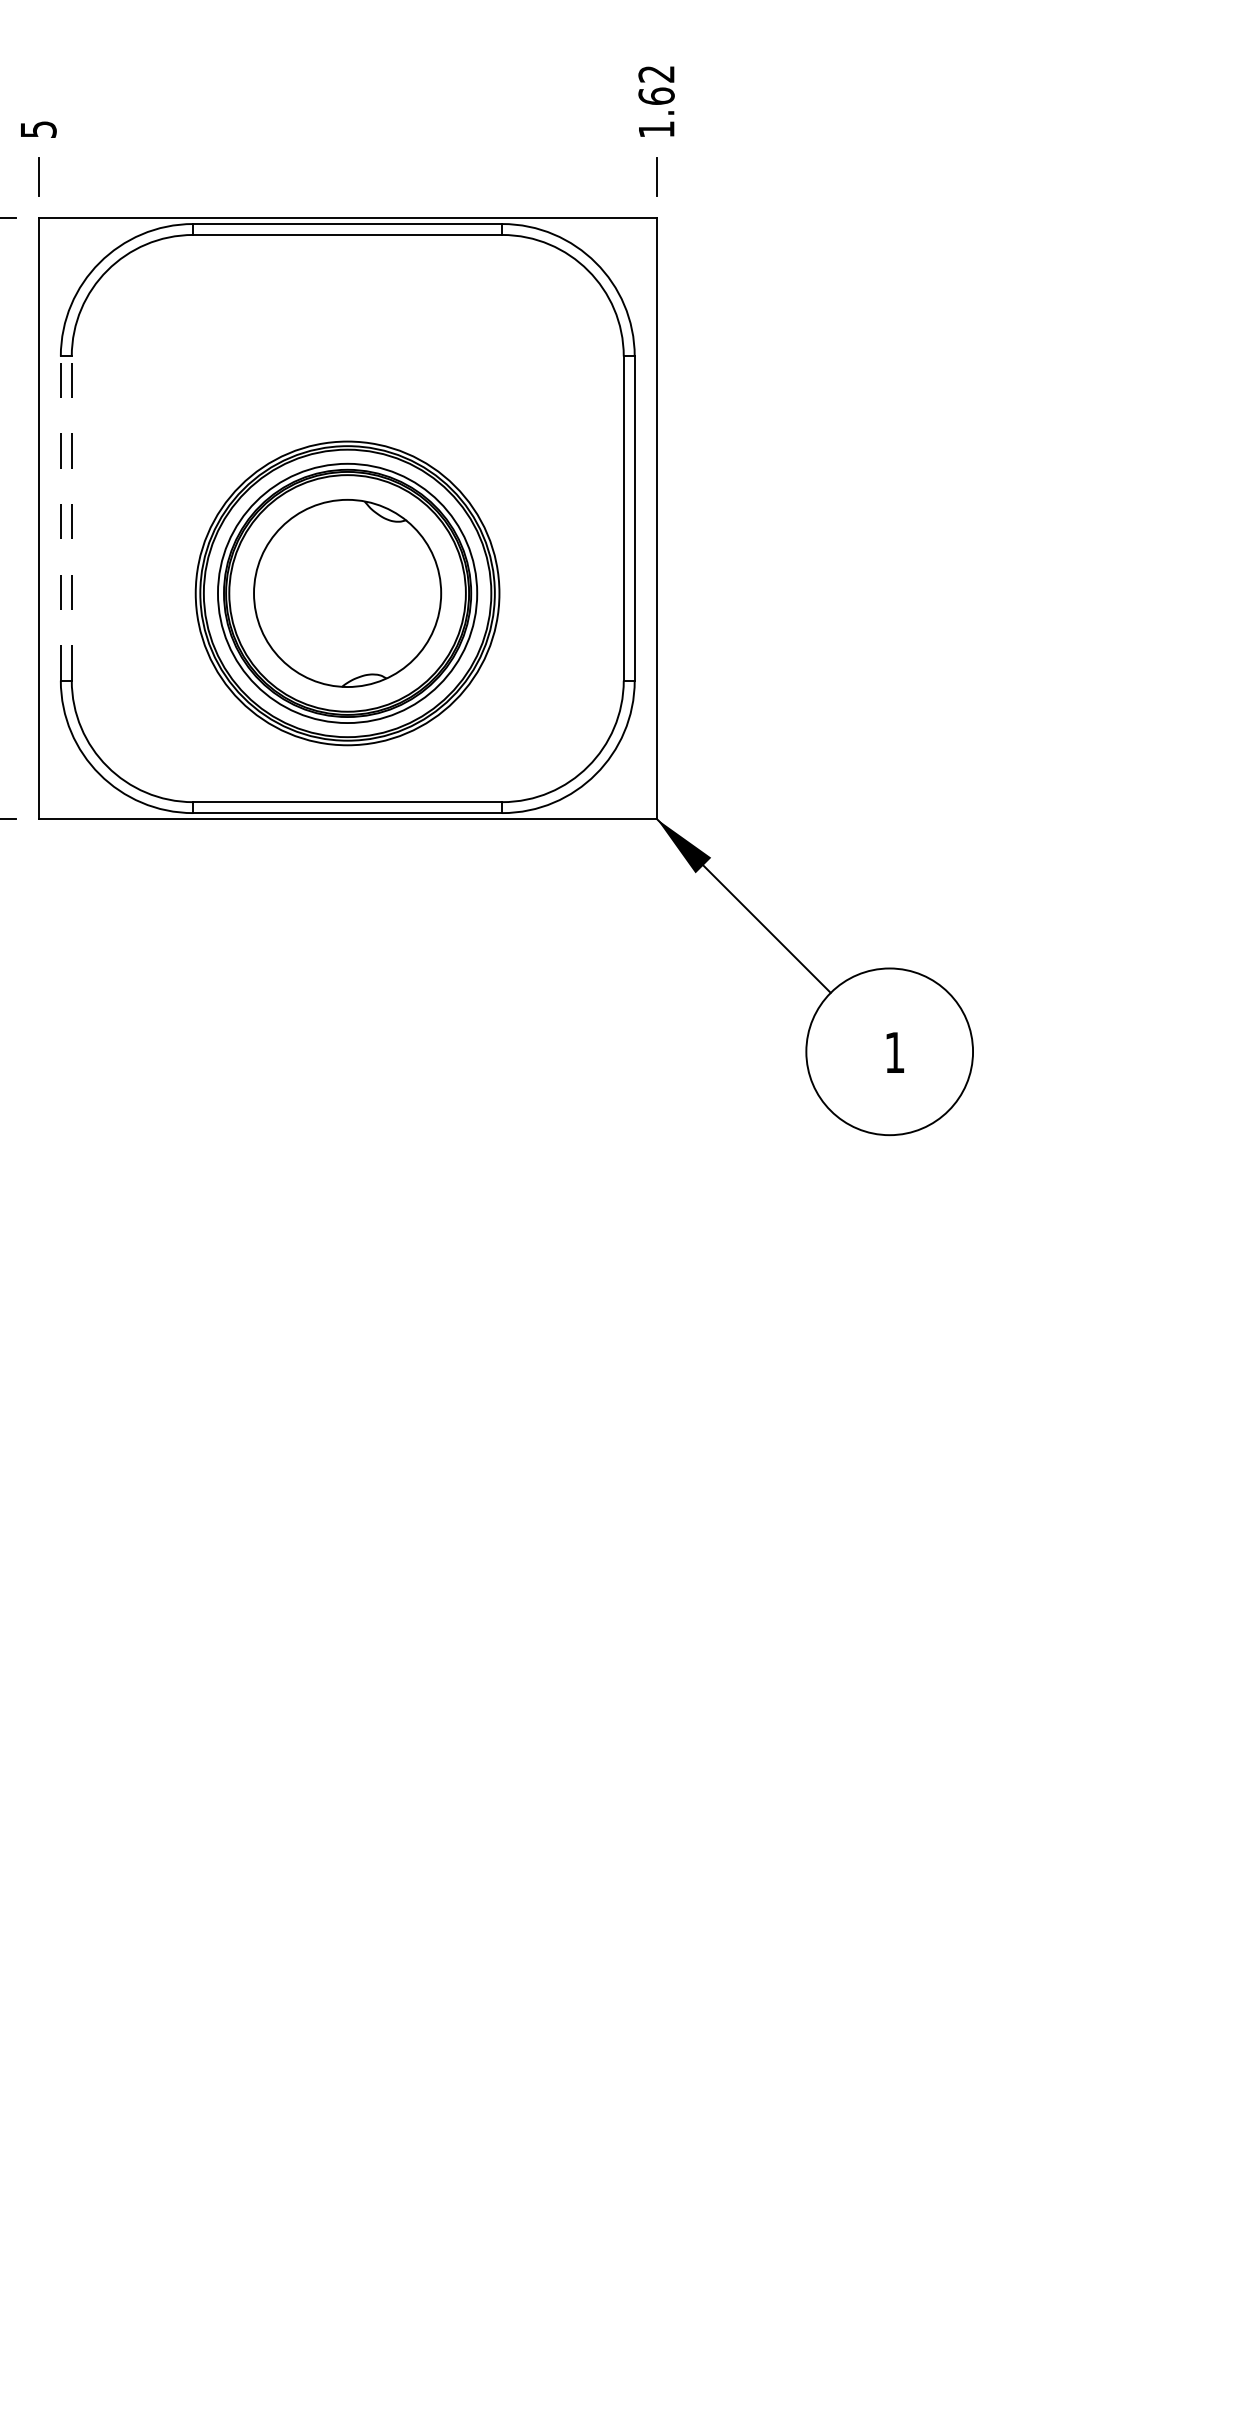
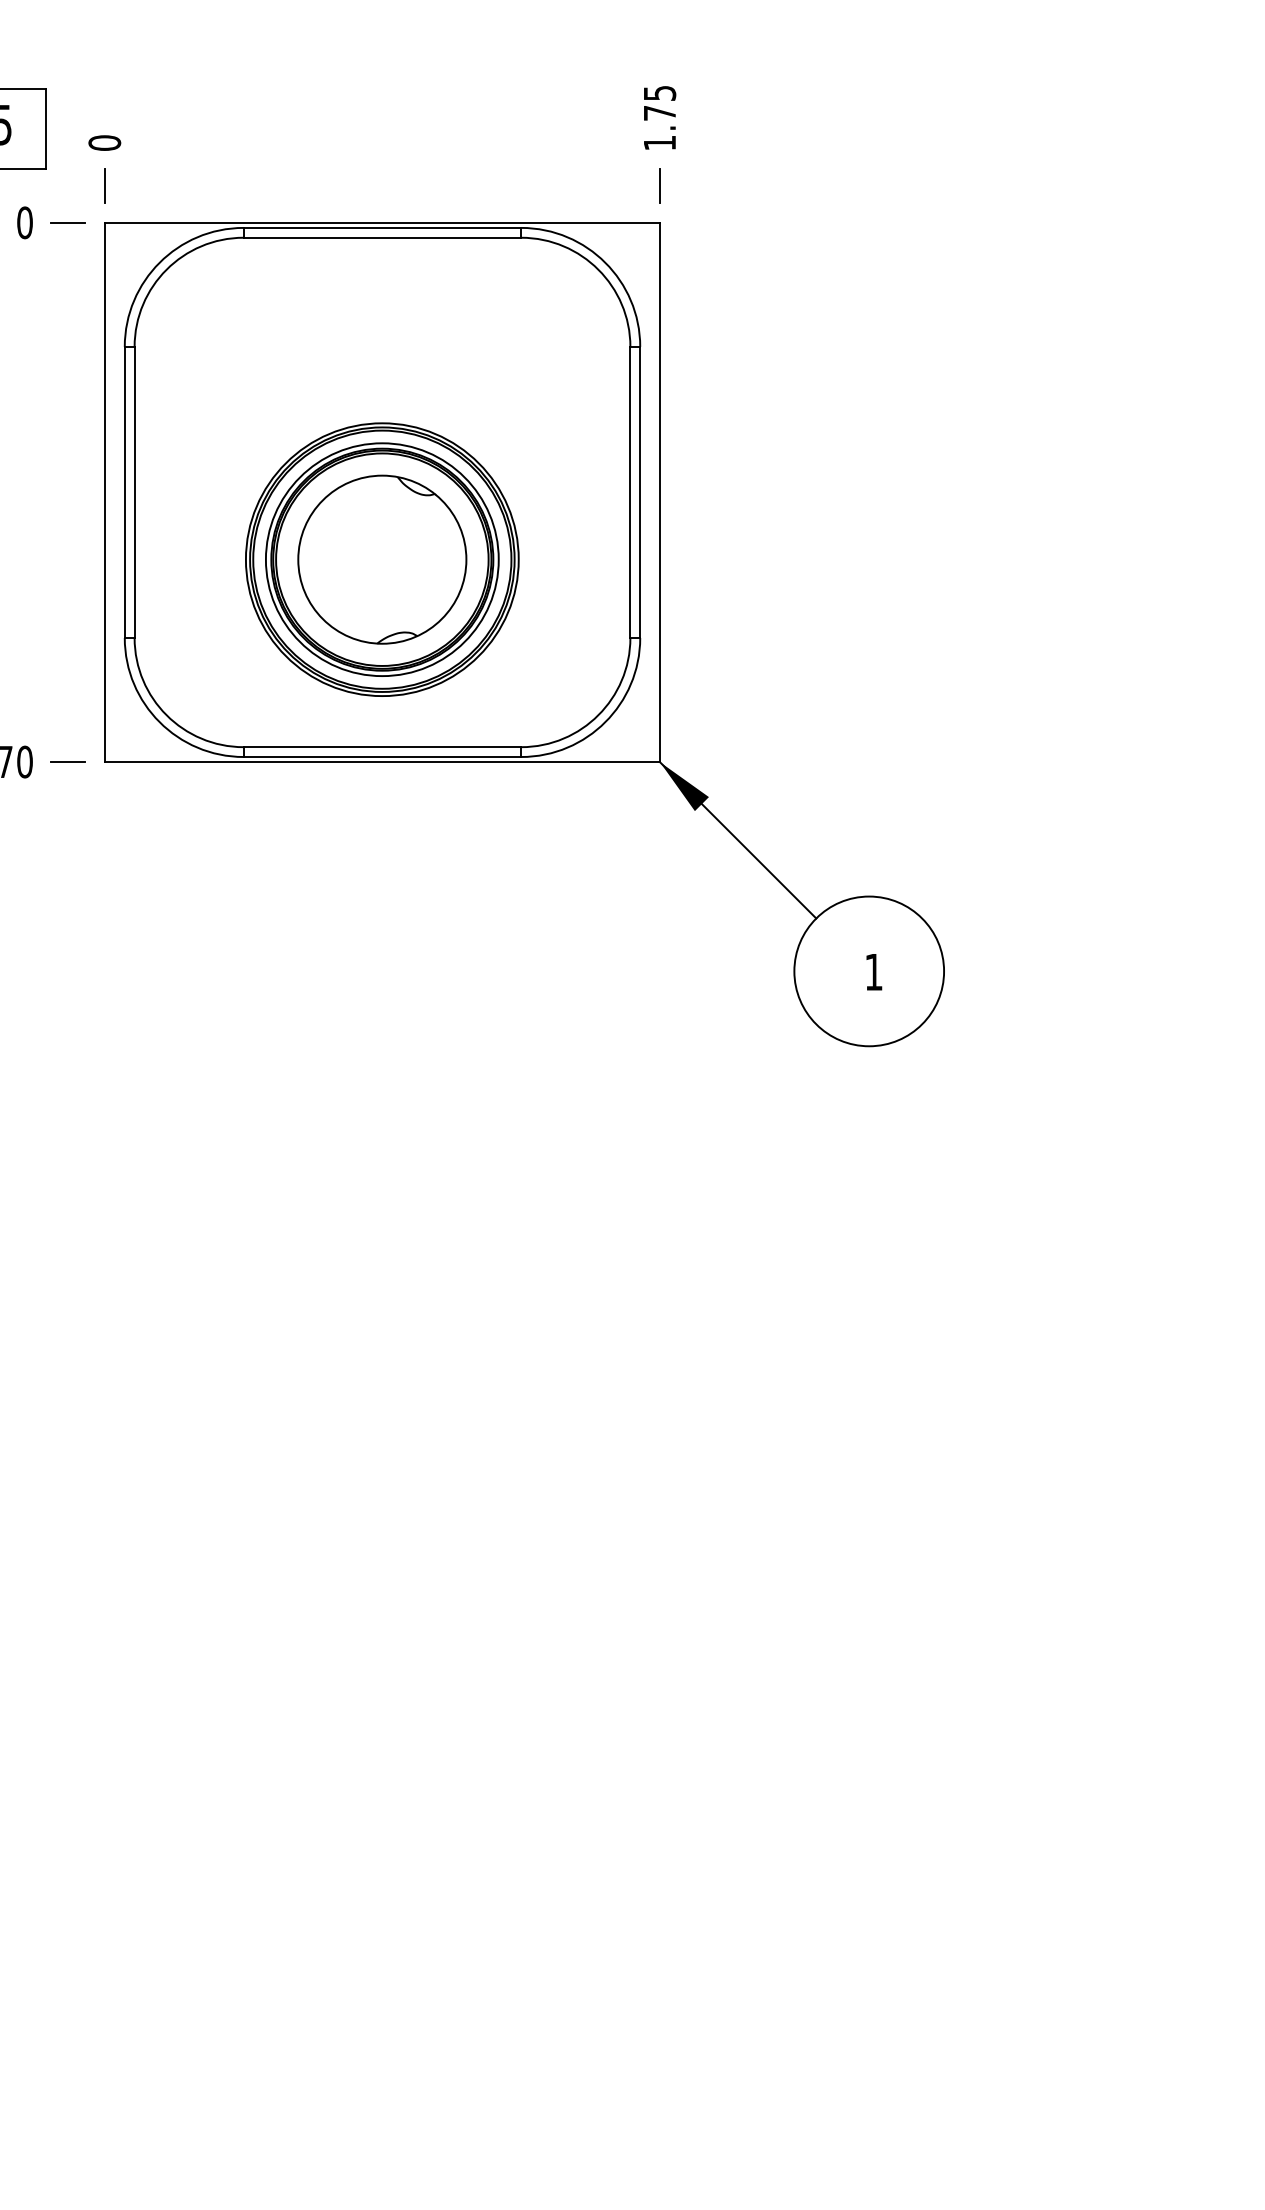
text: (656, 85) -> (659, 103), 1.62 -> 1.75
text: (38, 128) -> (104, 142), 5 -> 0
line: (60, 518) -> (124, 492), dashed -> solid
line: (71, 518) -> (134, 492), dashed -> solid

